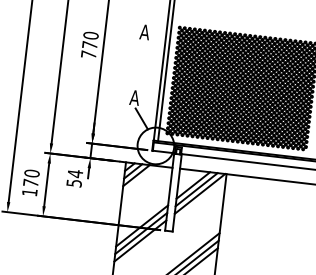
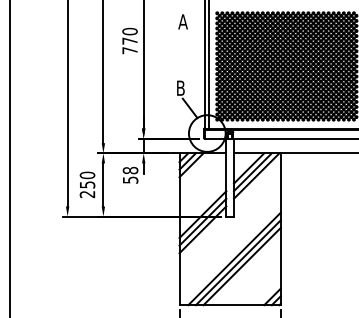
text: (134, 97) -> (180, 87), A -> B
text: (75, 173) -> (130, 170), 54 -> 58
text: (30, 187) -> (87, 189), 170 -> 250

